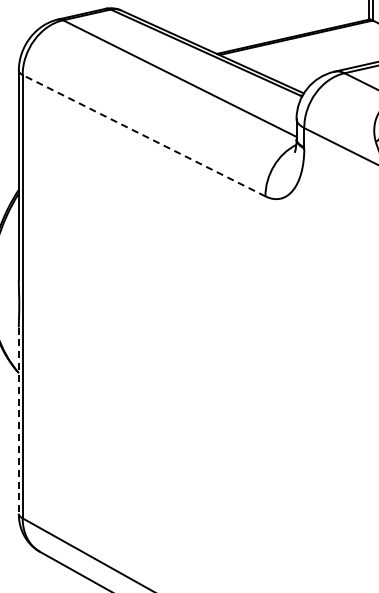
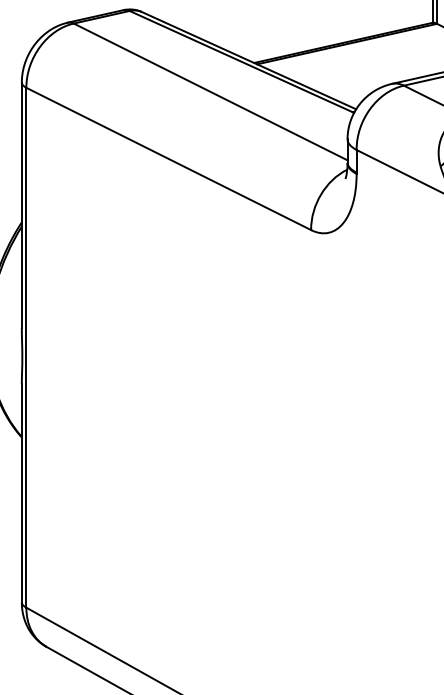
line: (144, 135) -> (169, 158), dashed -> solid
line: (18, 421) -> (21, 494), dashed -> solid

